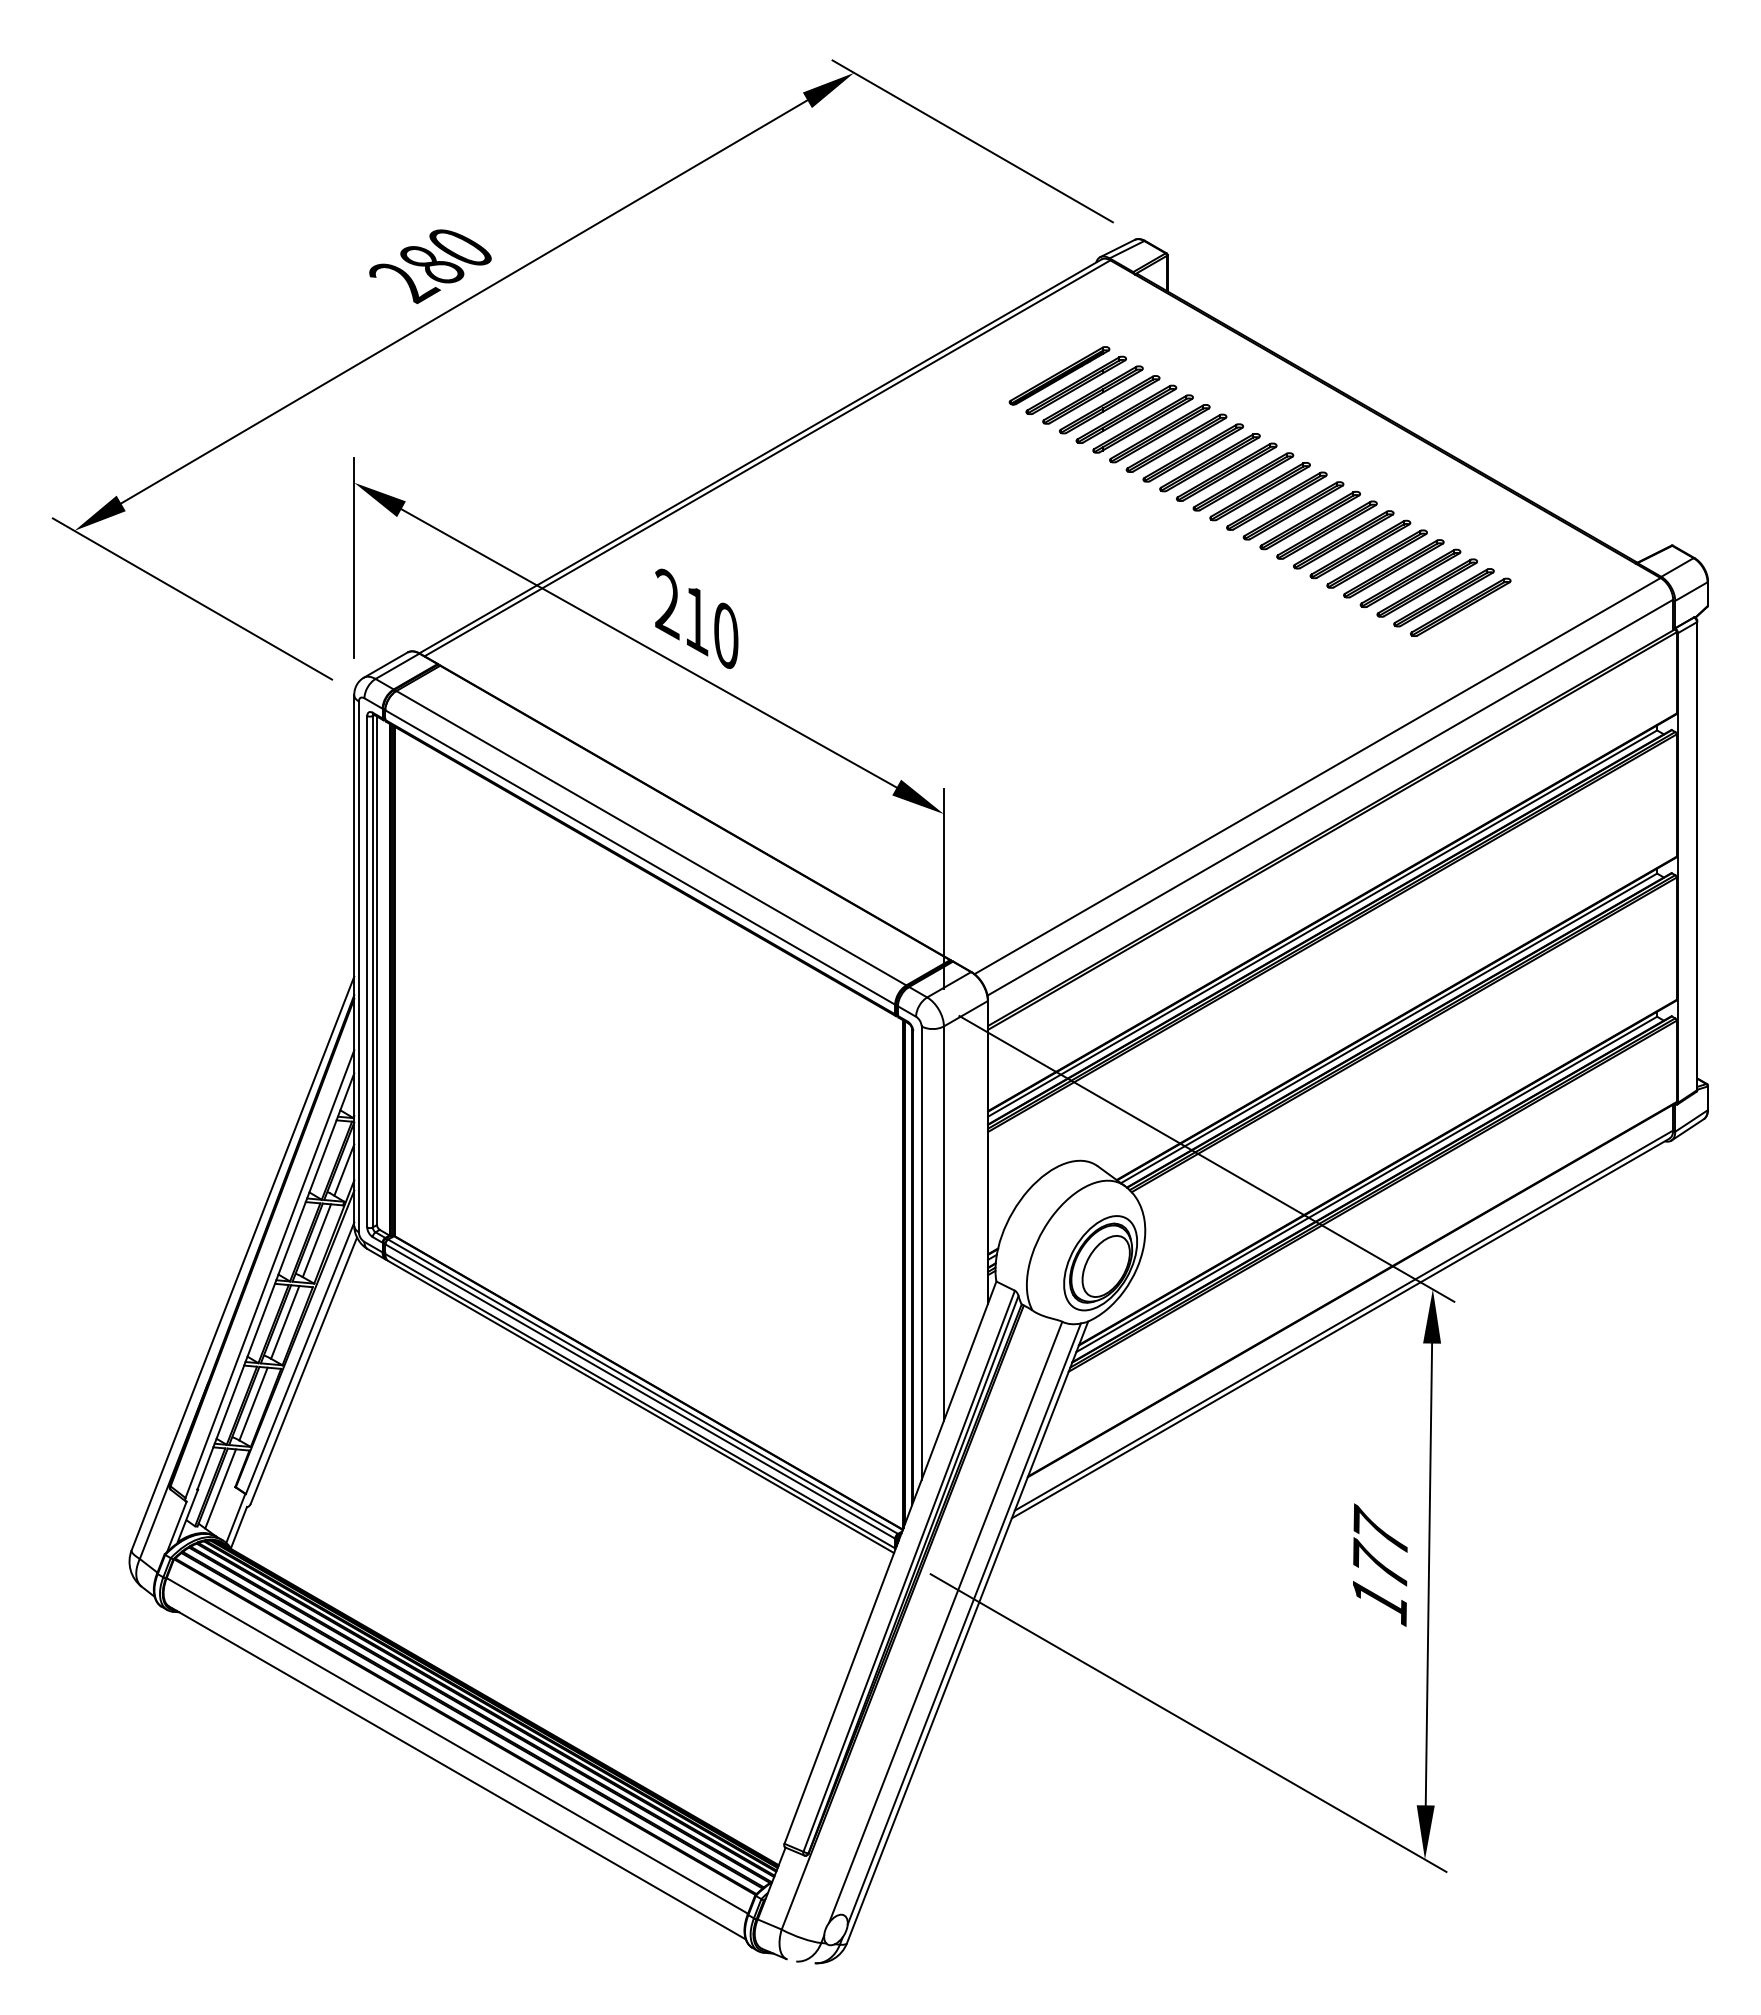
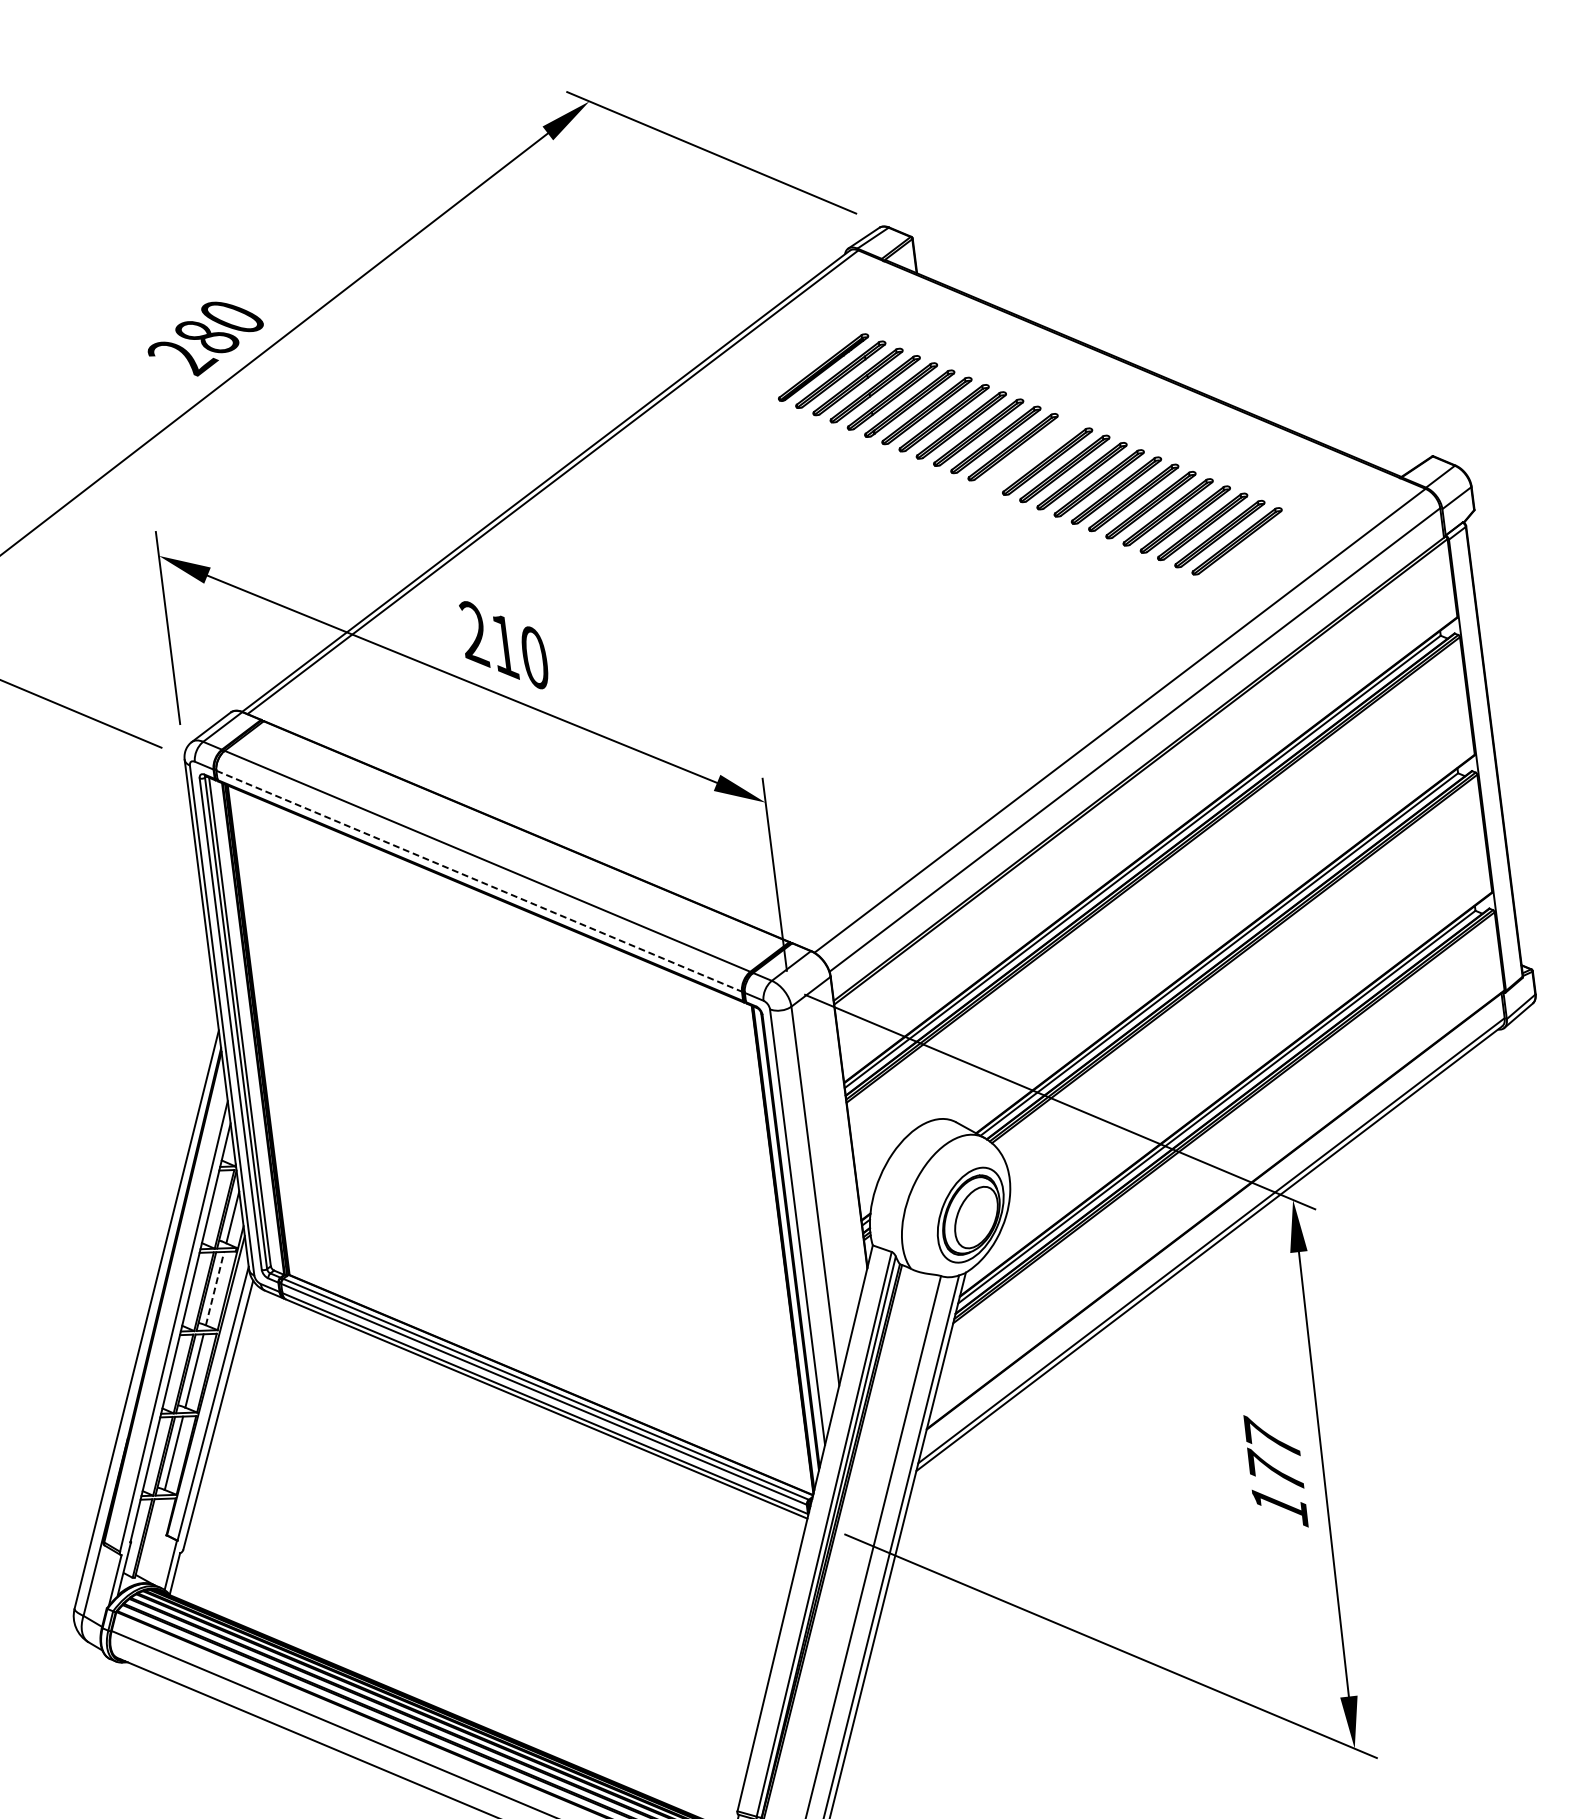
part: (1259, 491) -> (1029, 454), removed
line: (640, 857) -> (479, 881), solid -> dashed
line: (317, 1240) -> (215, 1288), solid -> dashed
line: (220, 1488) -> (152, 1538), removed

